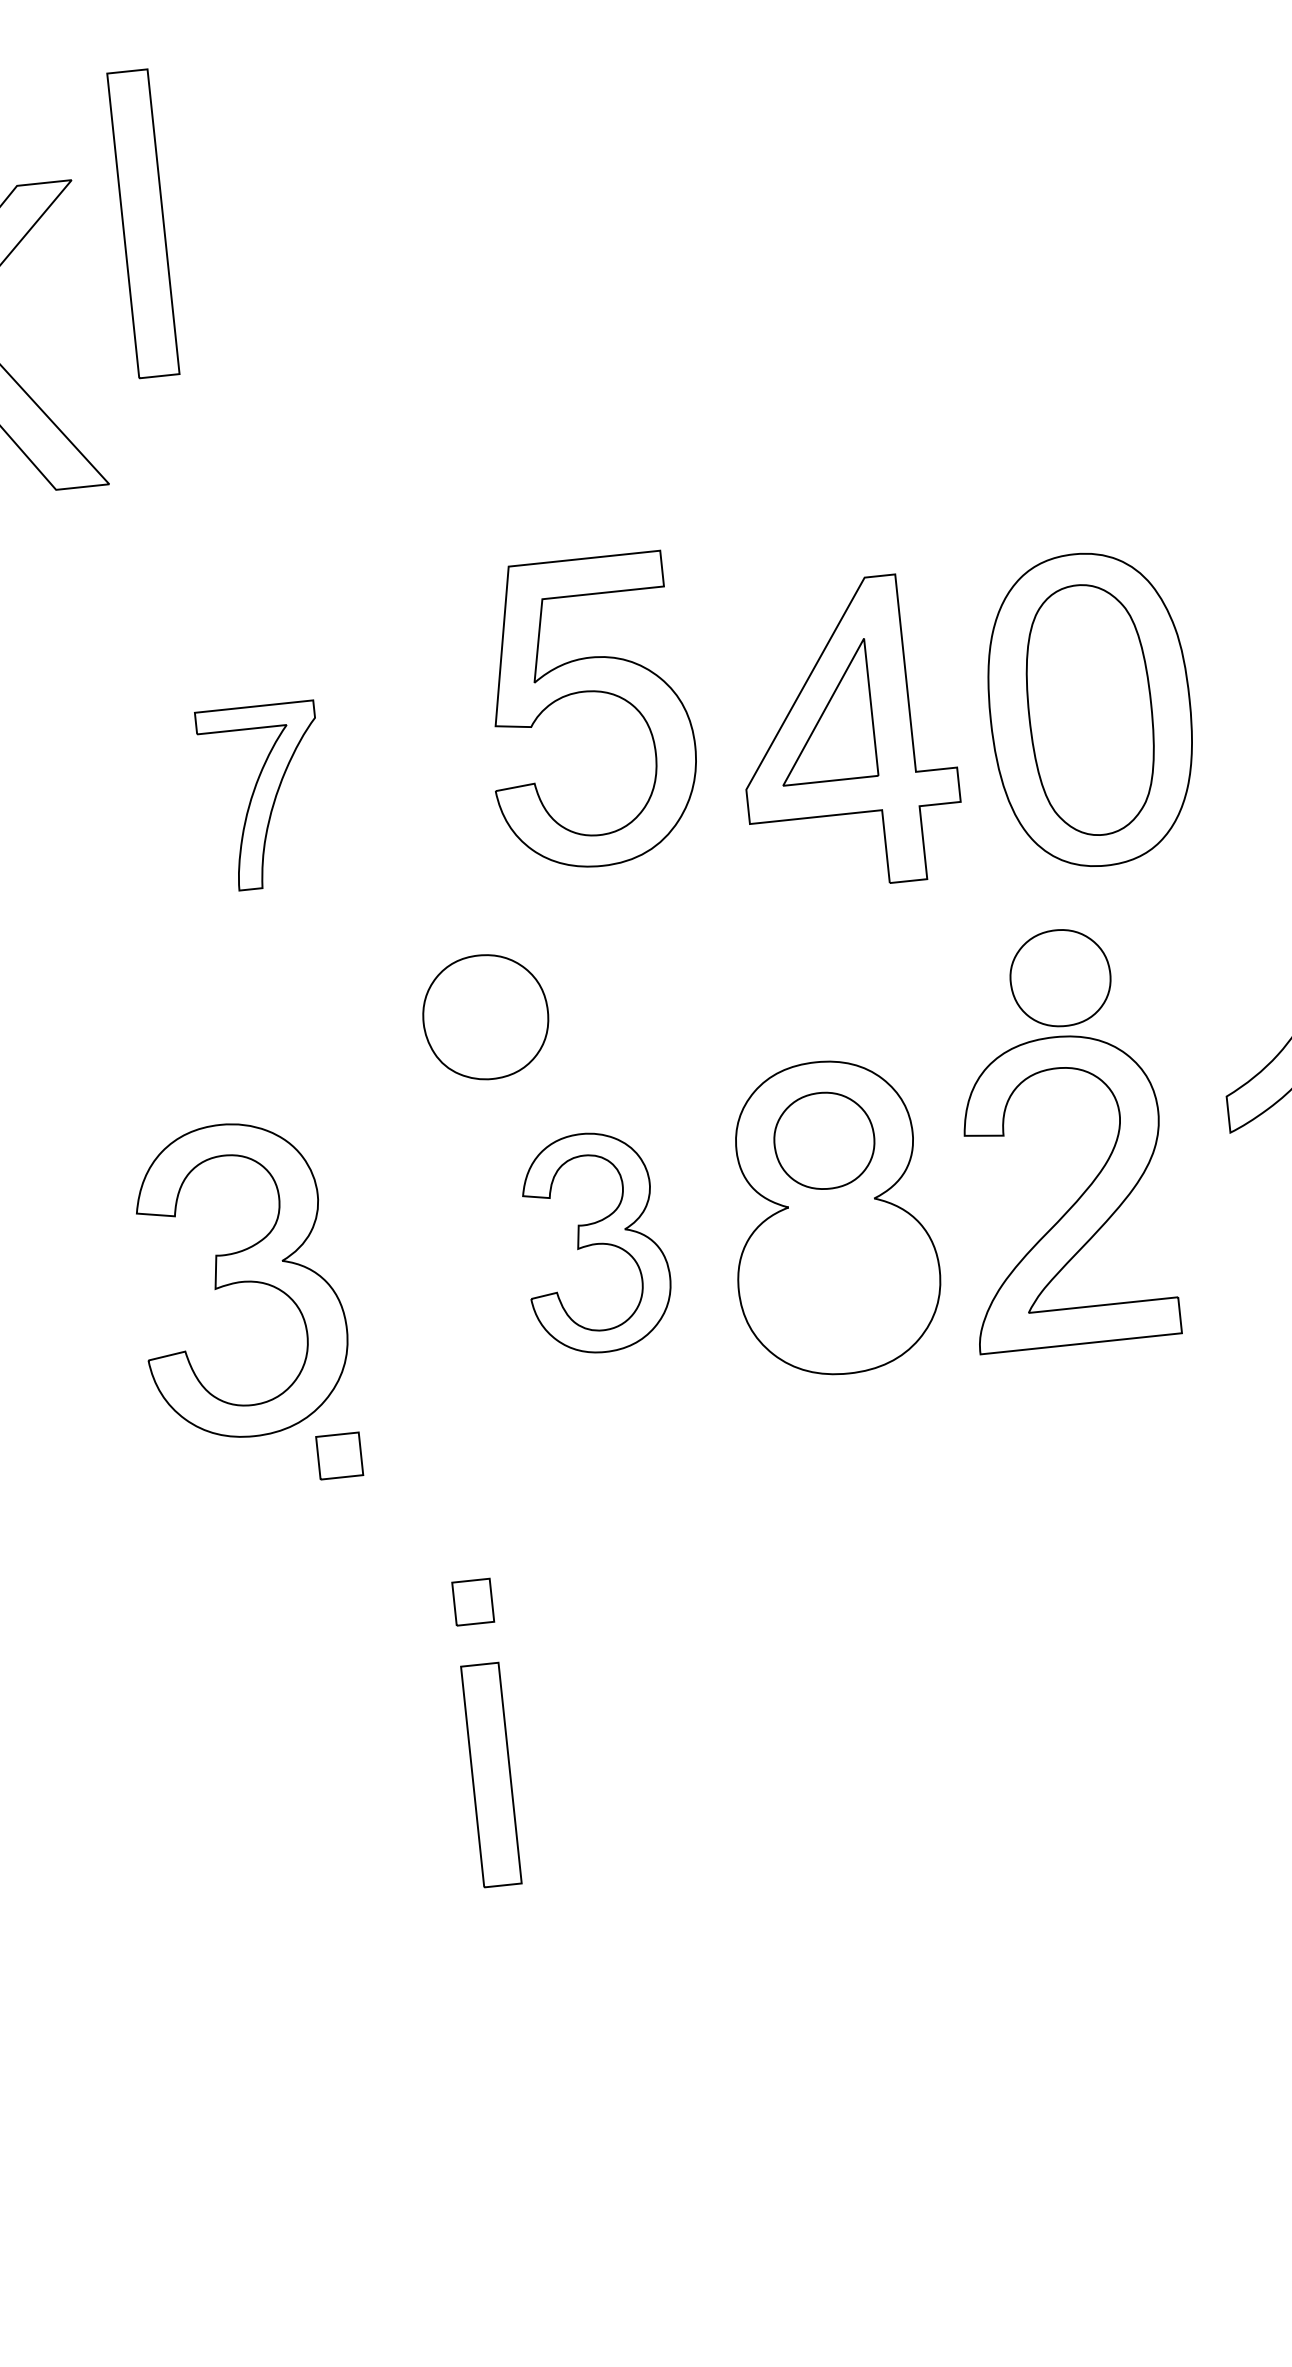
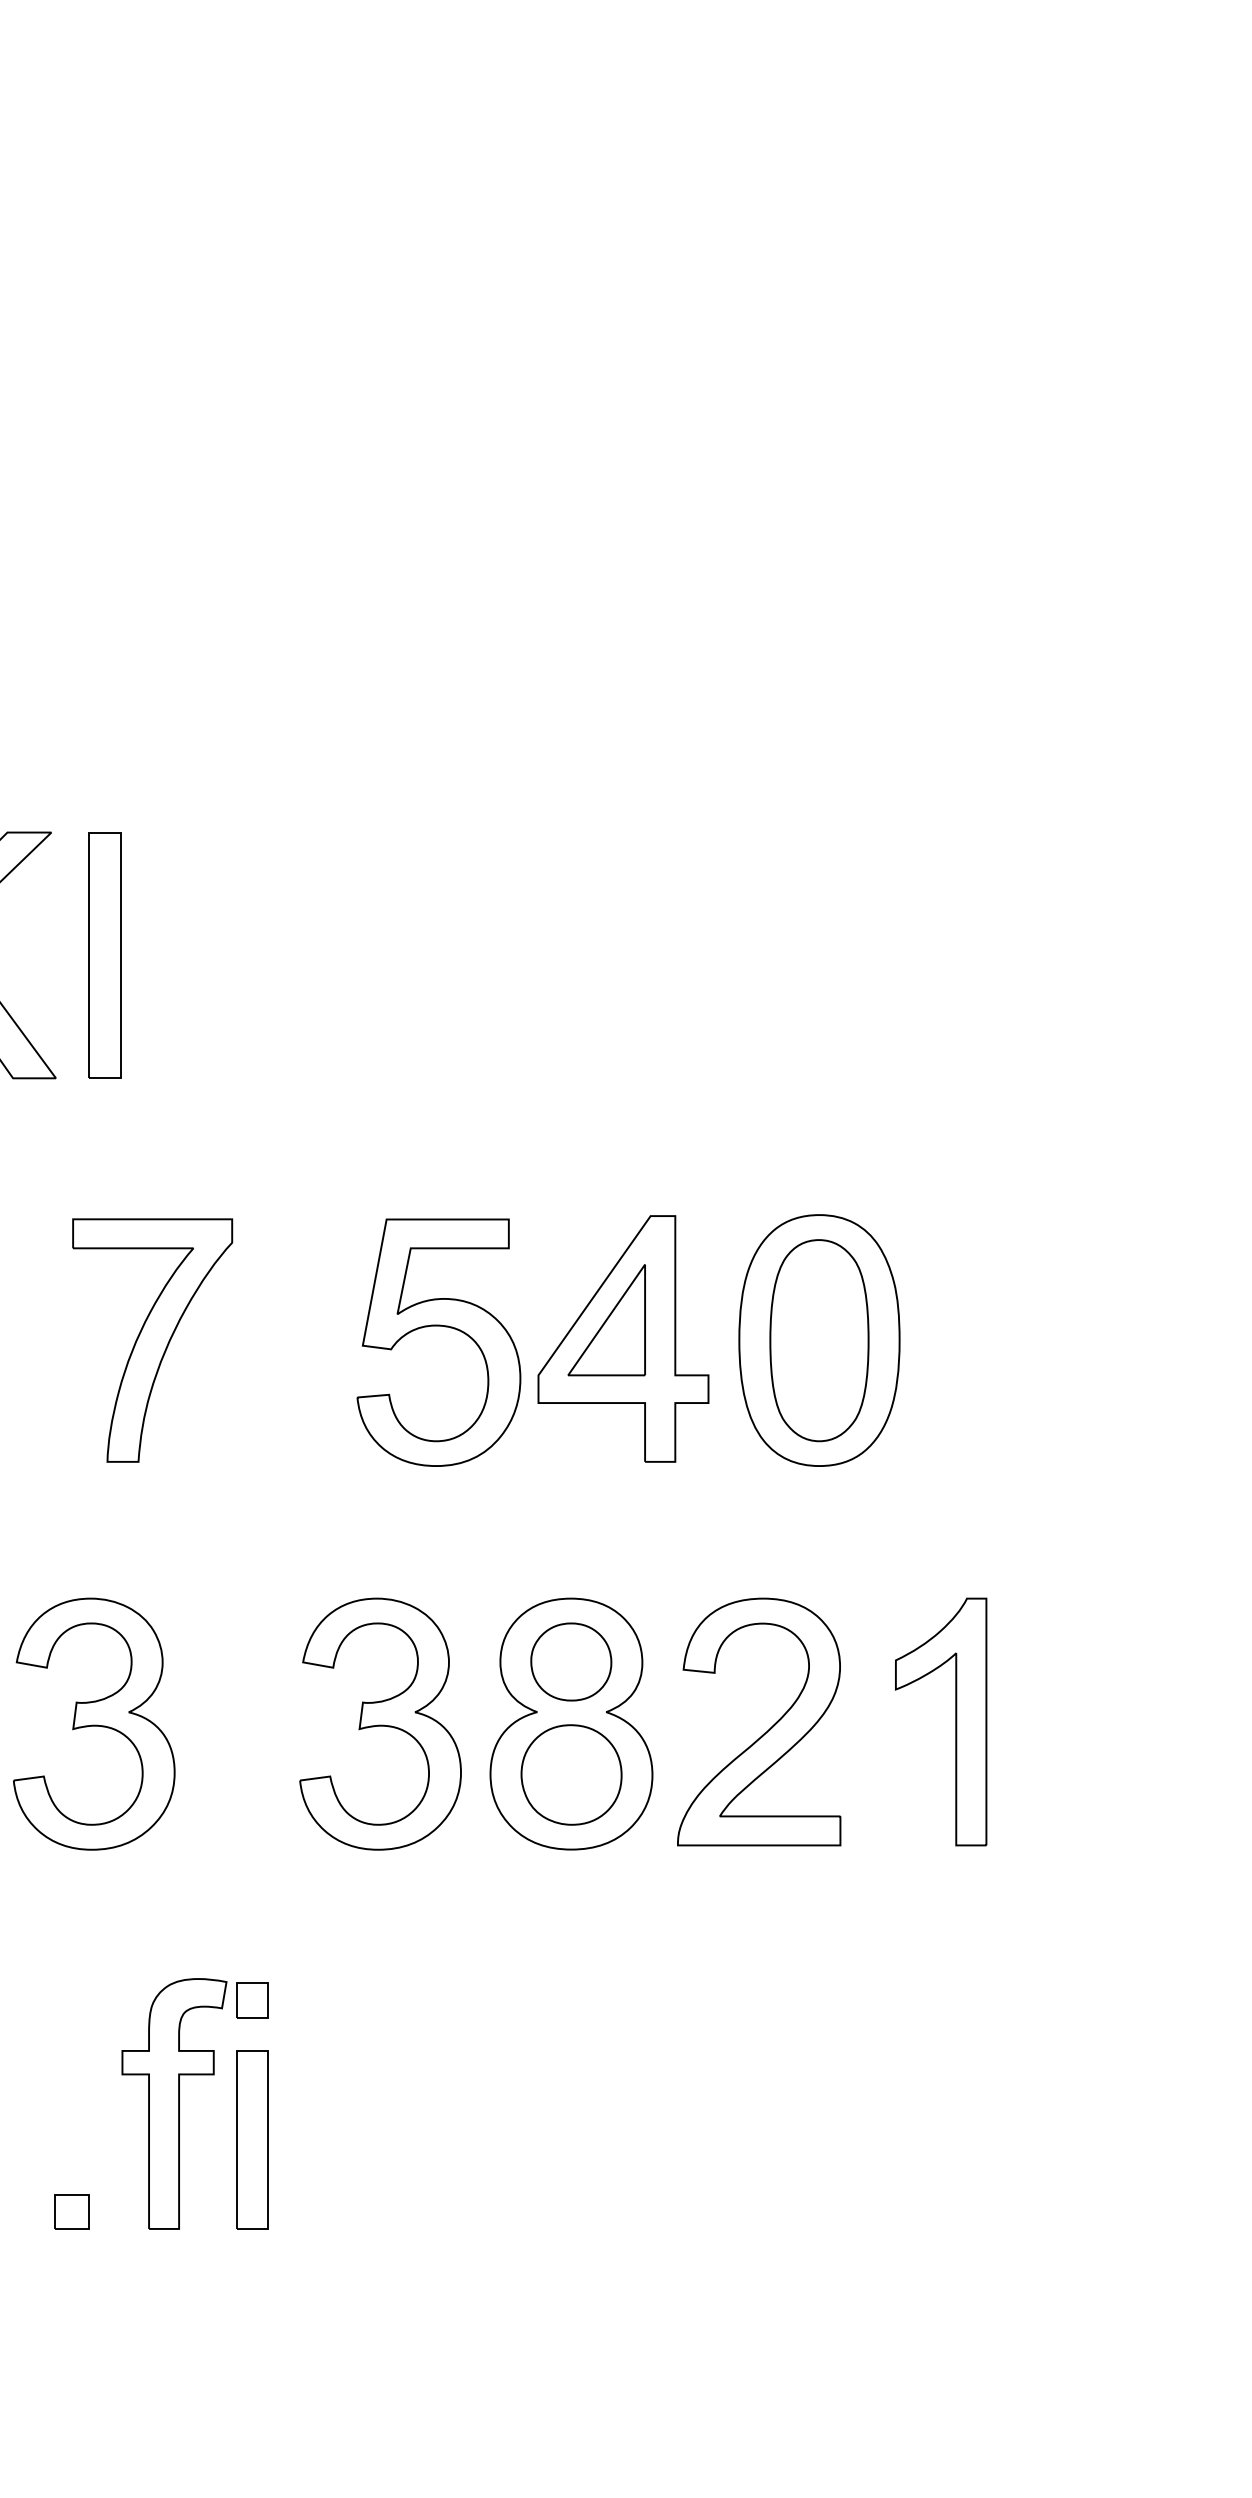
part: (142, 223) -> (104, 955), moved
part: (586, 692) -> (438, 1326), moved
part: (263, 796) -> (152, 1340), size x1.67
part: (1060, 977) -> (773, 1551), removed
part: (485, 1016) -> (571, 1774), moved
part: (595, 1241) -> (380, 1723), size x1.43
part: (338, 1455) -> (71, 2211), moved
part: (389, 1740) -> (174, 2103), added

